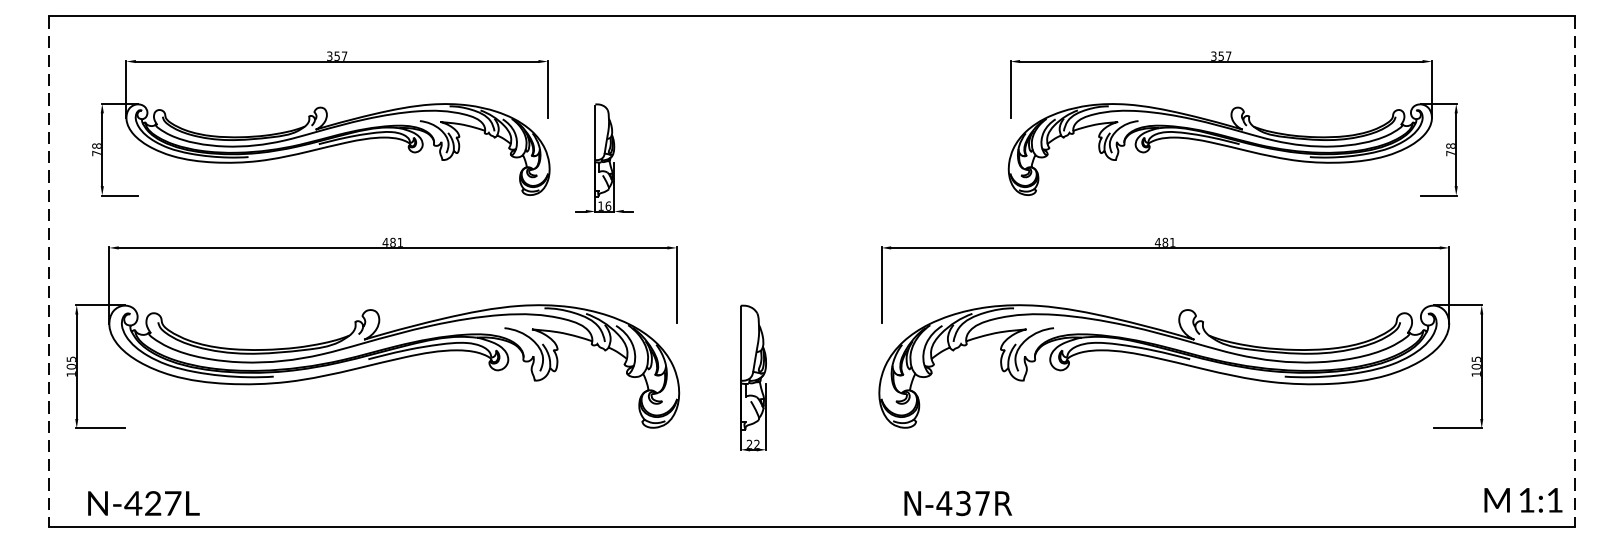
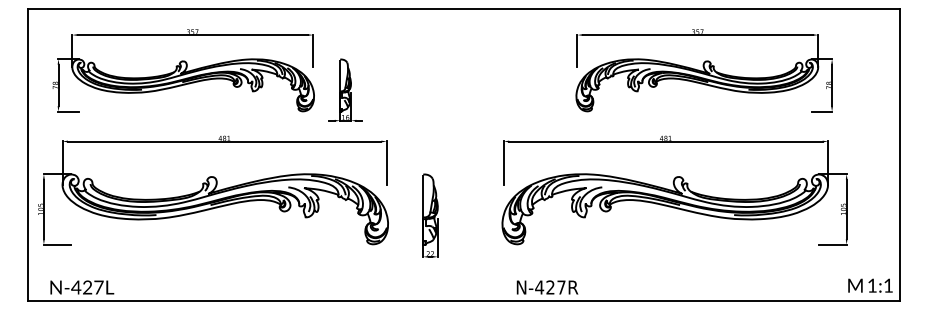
line: (47, 270) -> (27, 154), dashed -> solid
line: (1576, 270) -> (900, 154), dashed -> solid
text: (963, 503) -> (550, 287), N-437R -> N-427R

